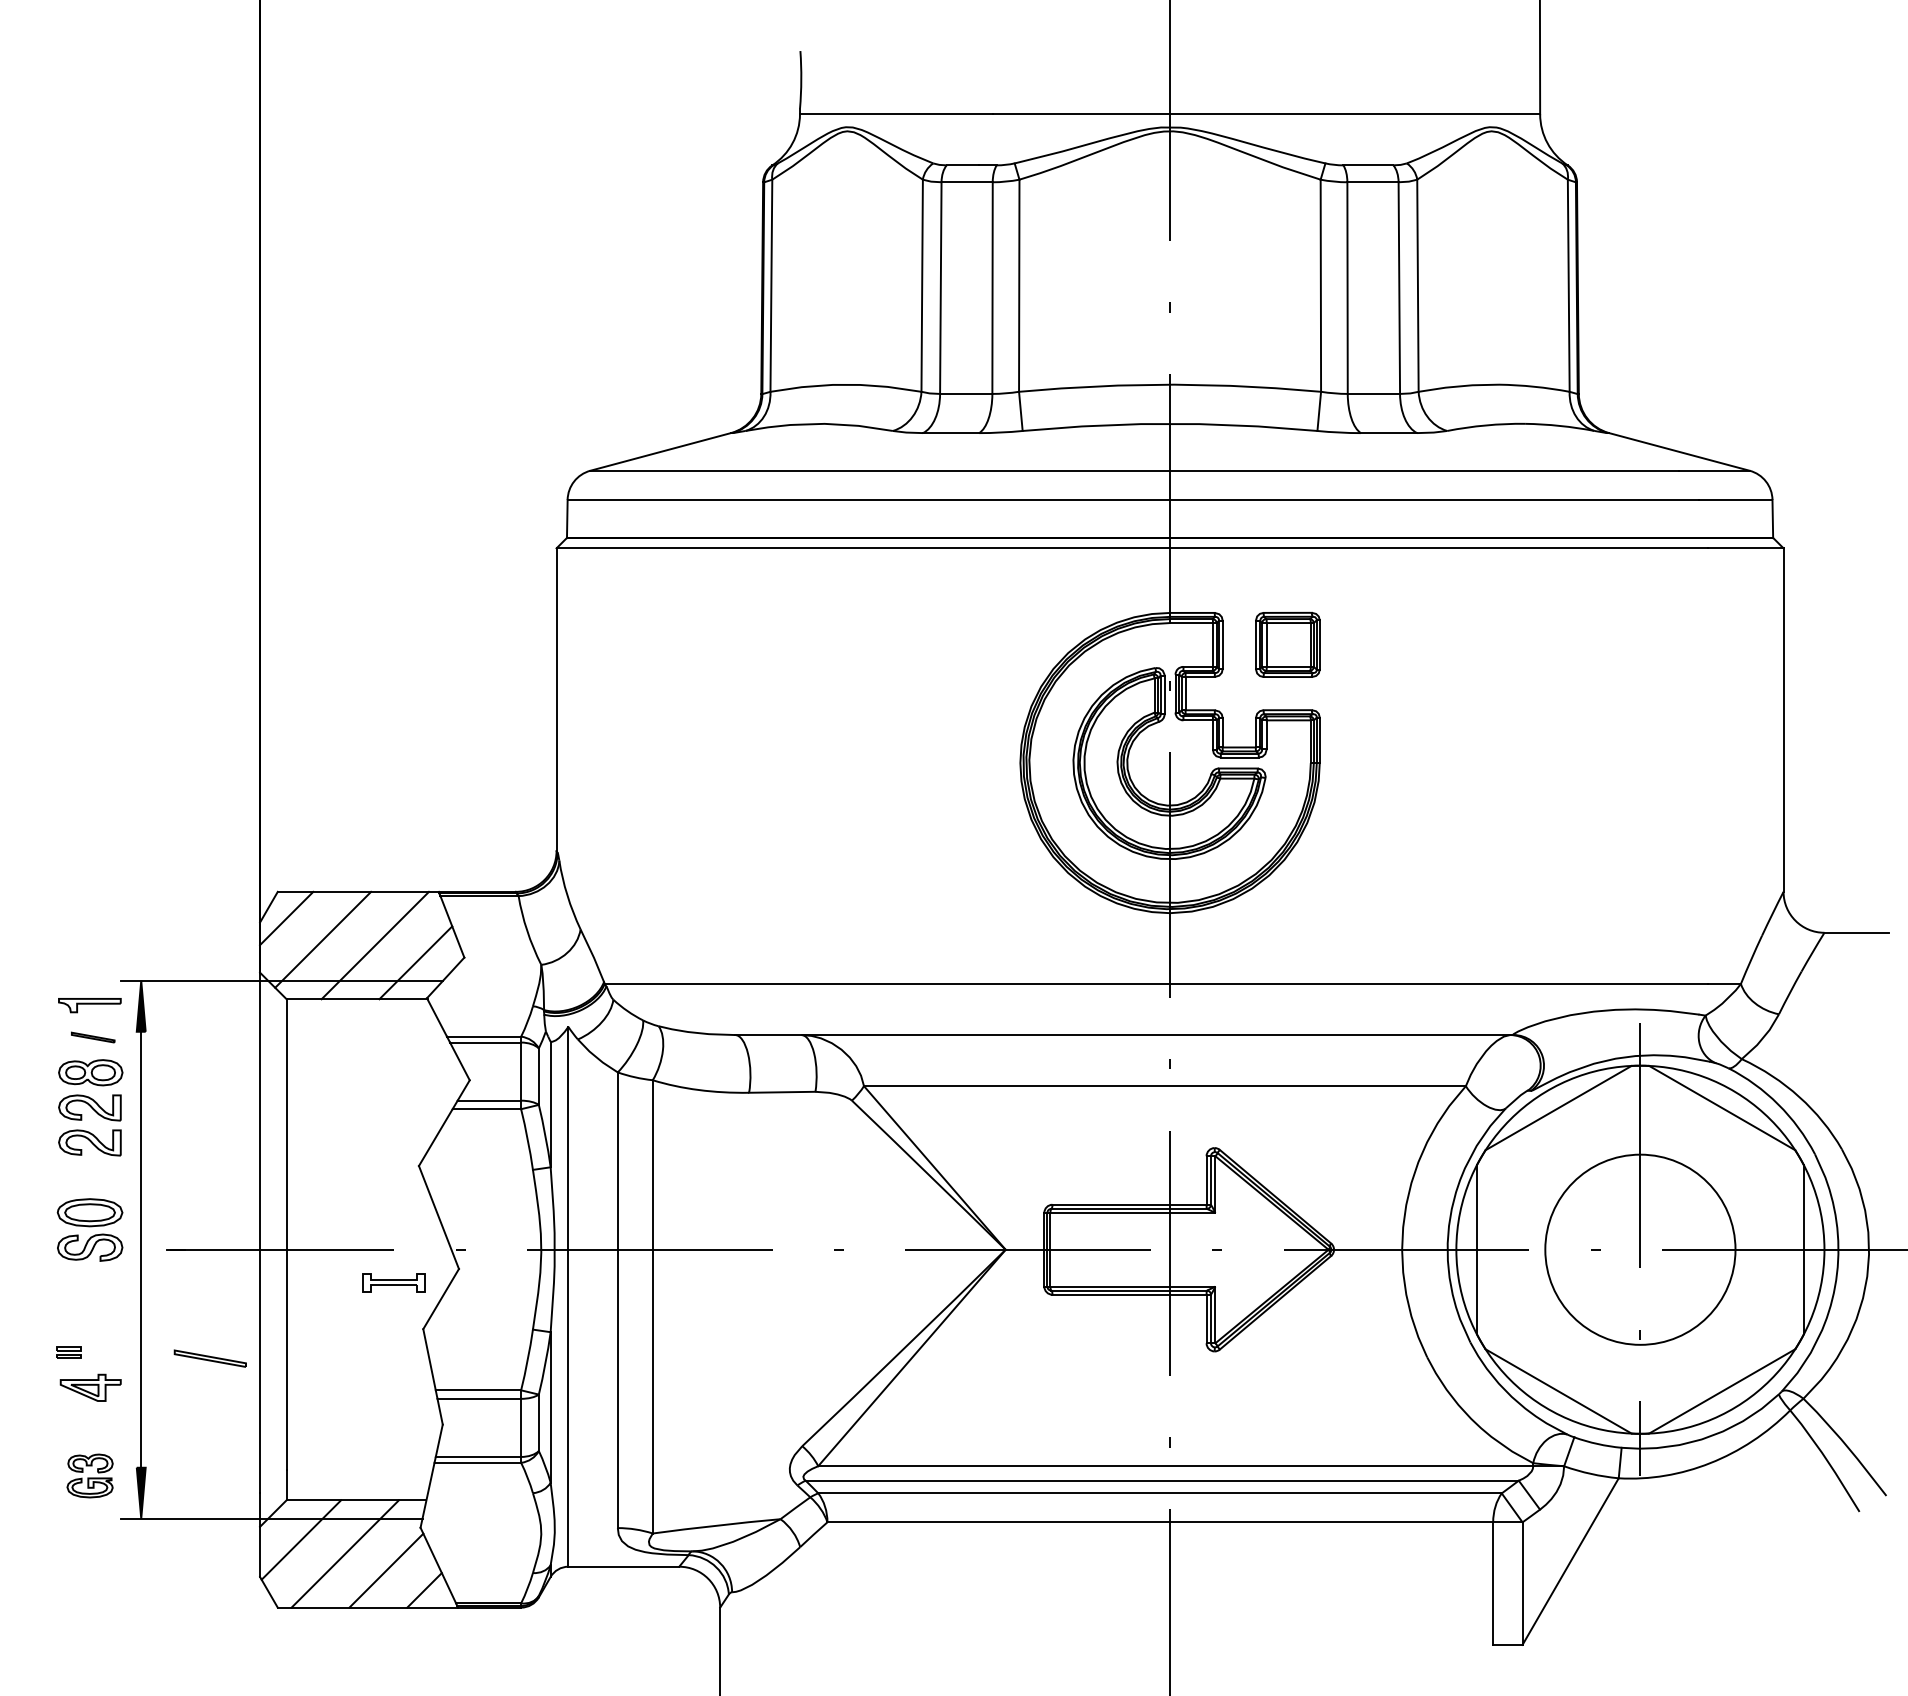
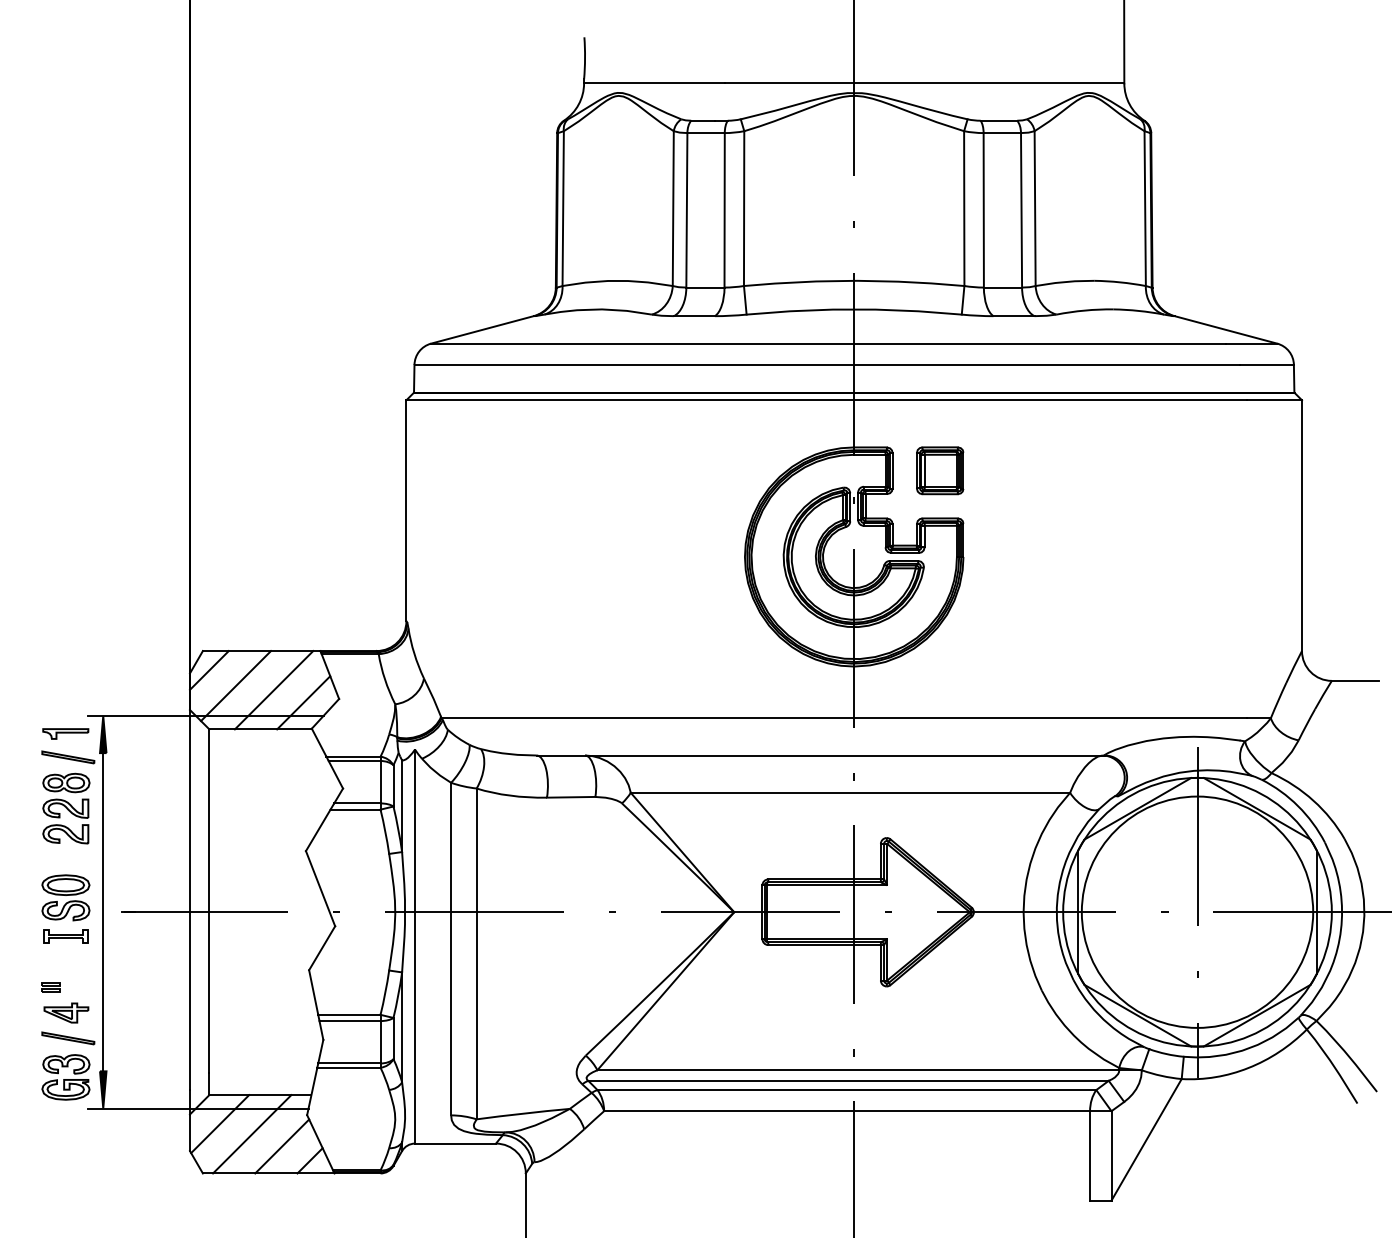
part: (92, 1037) -> (67, 757), size x1.67
circle: (1639, 1249) -> (1196, 912), size x1.67
part: (393, 1282) -> (65, 936), moved
part: (209, 1358) -> (67, 1038), moved
part: (89, 1475) -> (65, 1077), size x1.43

